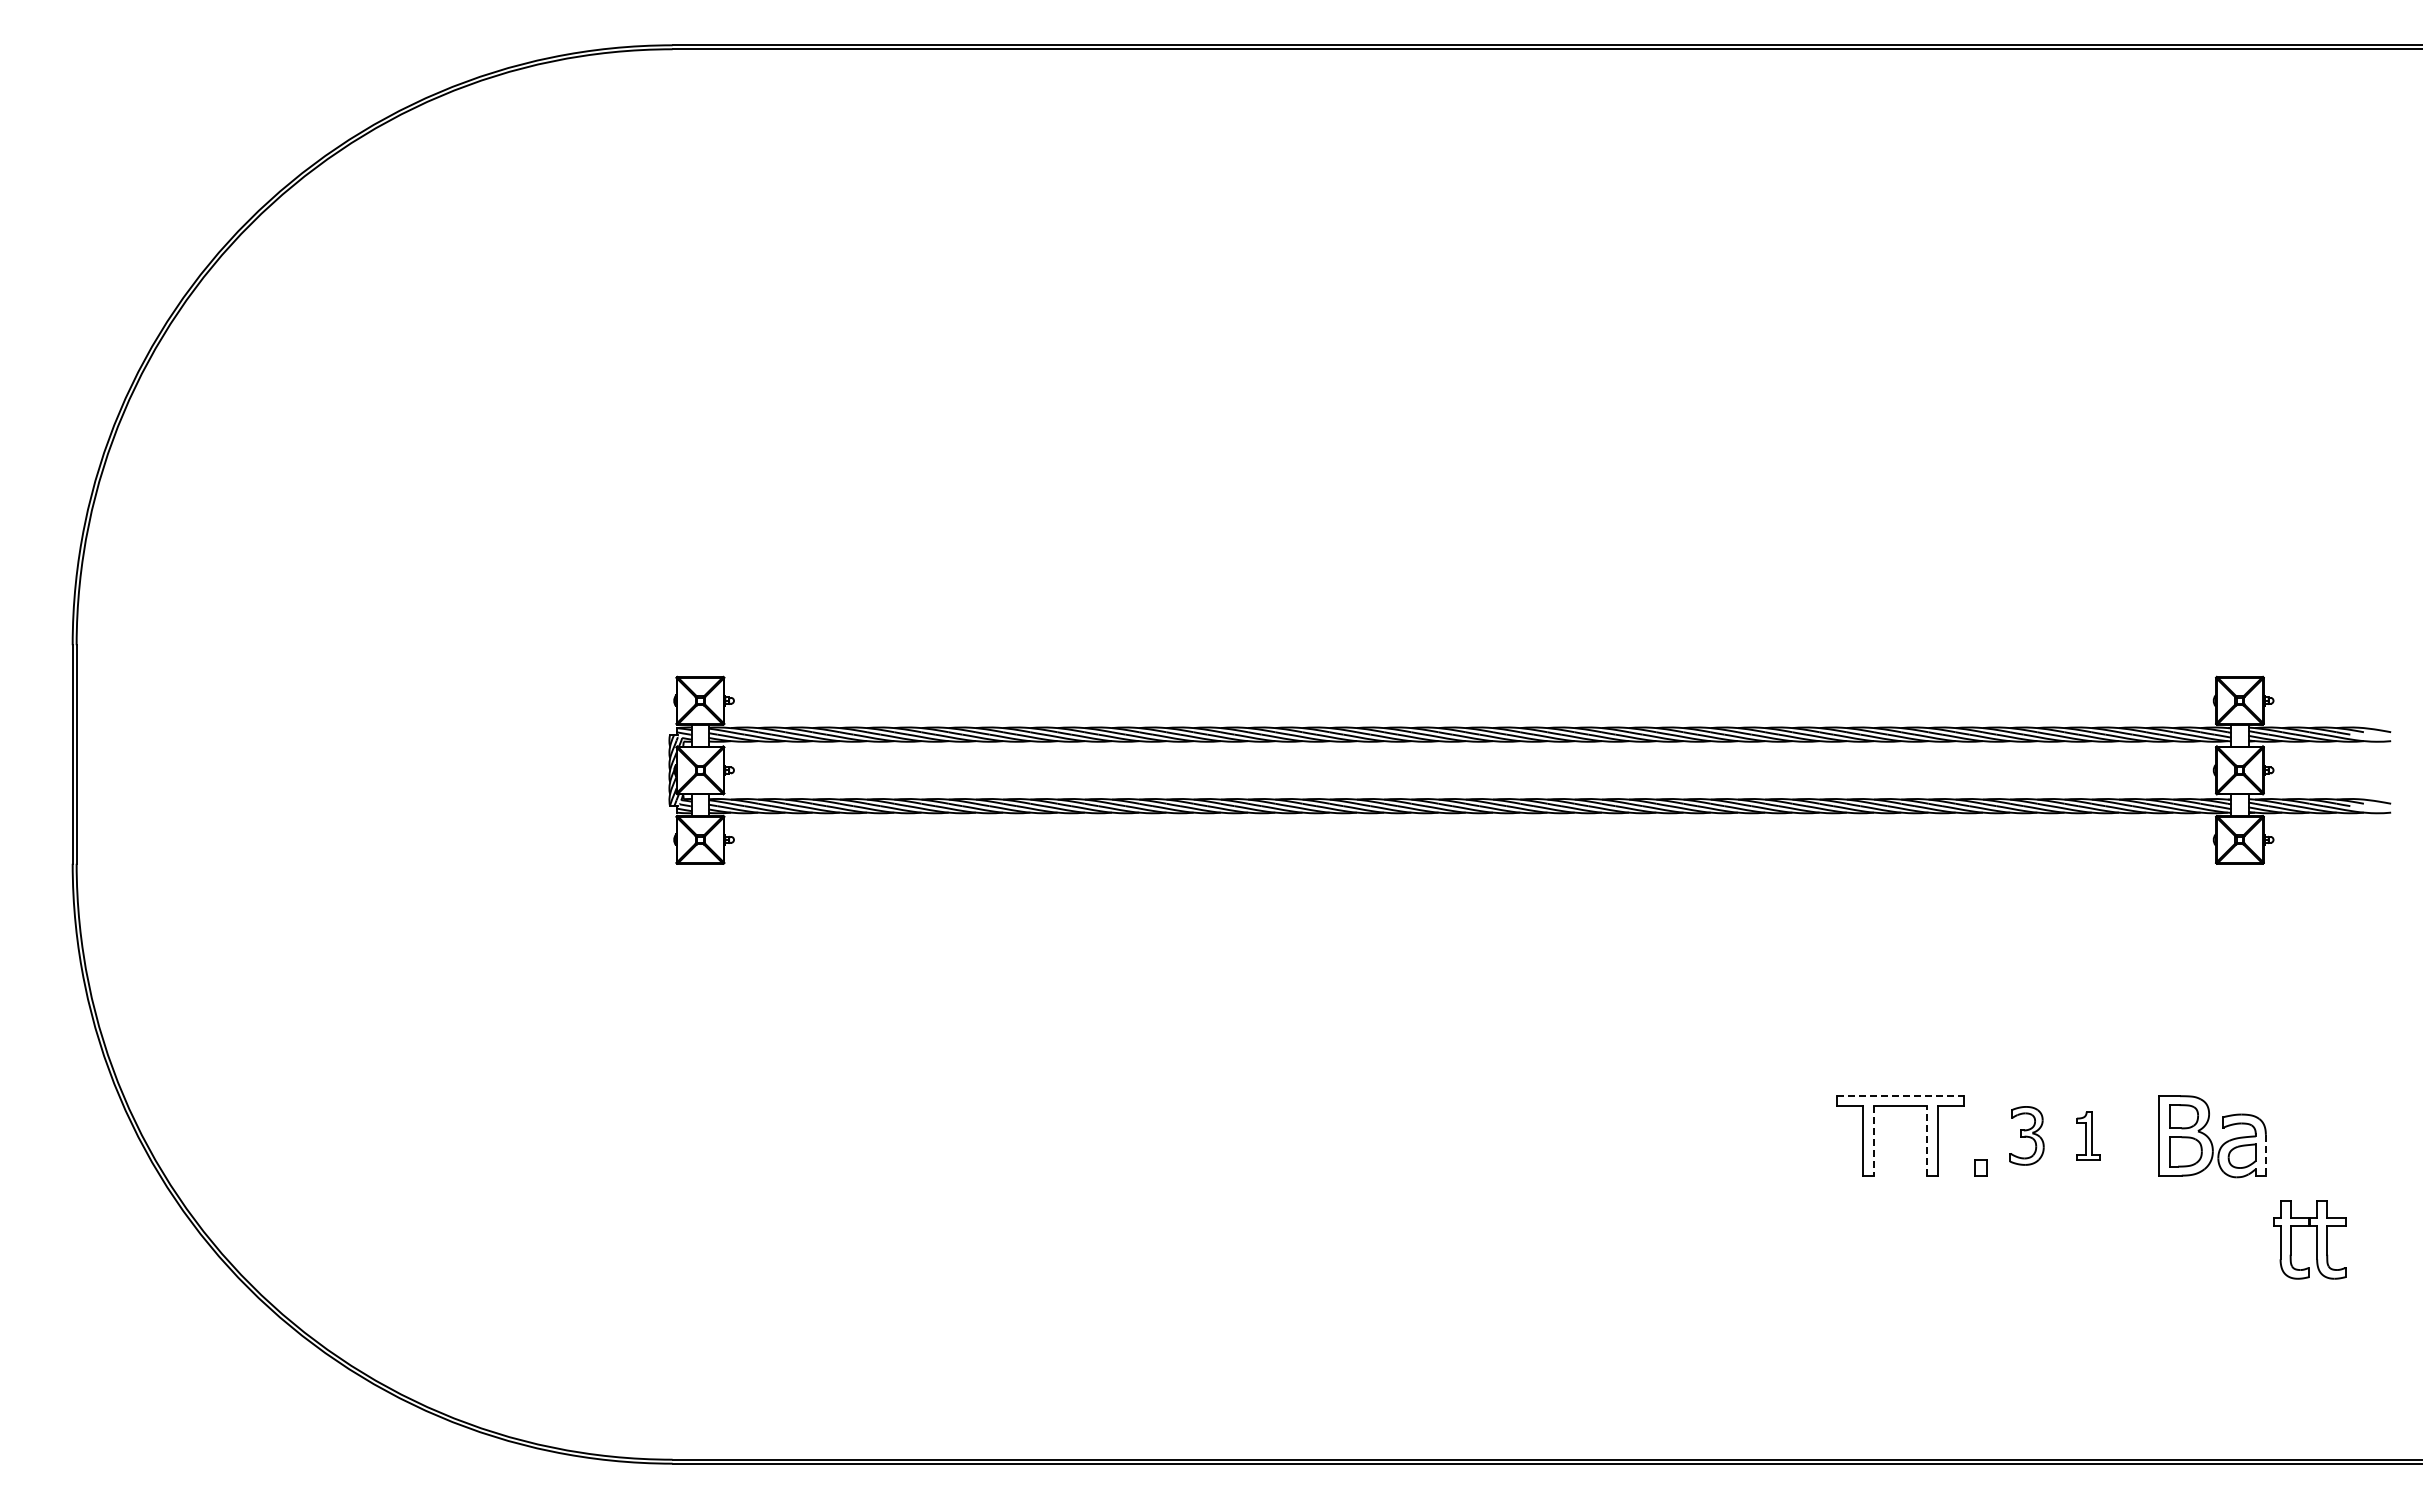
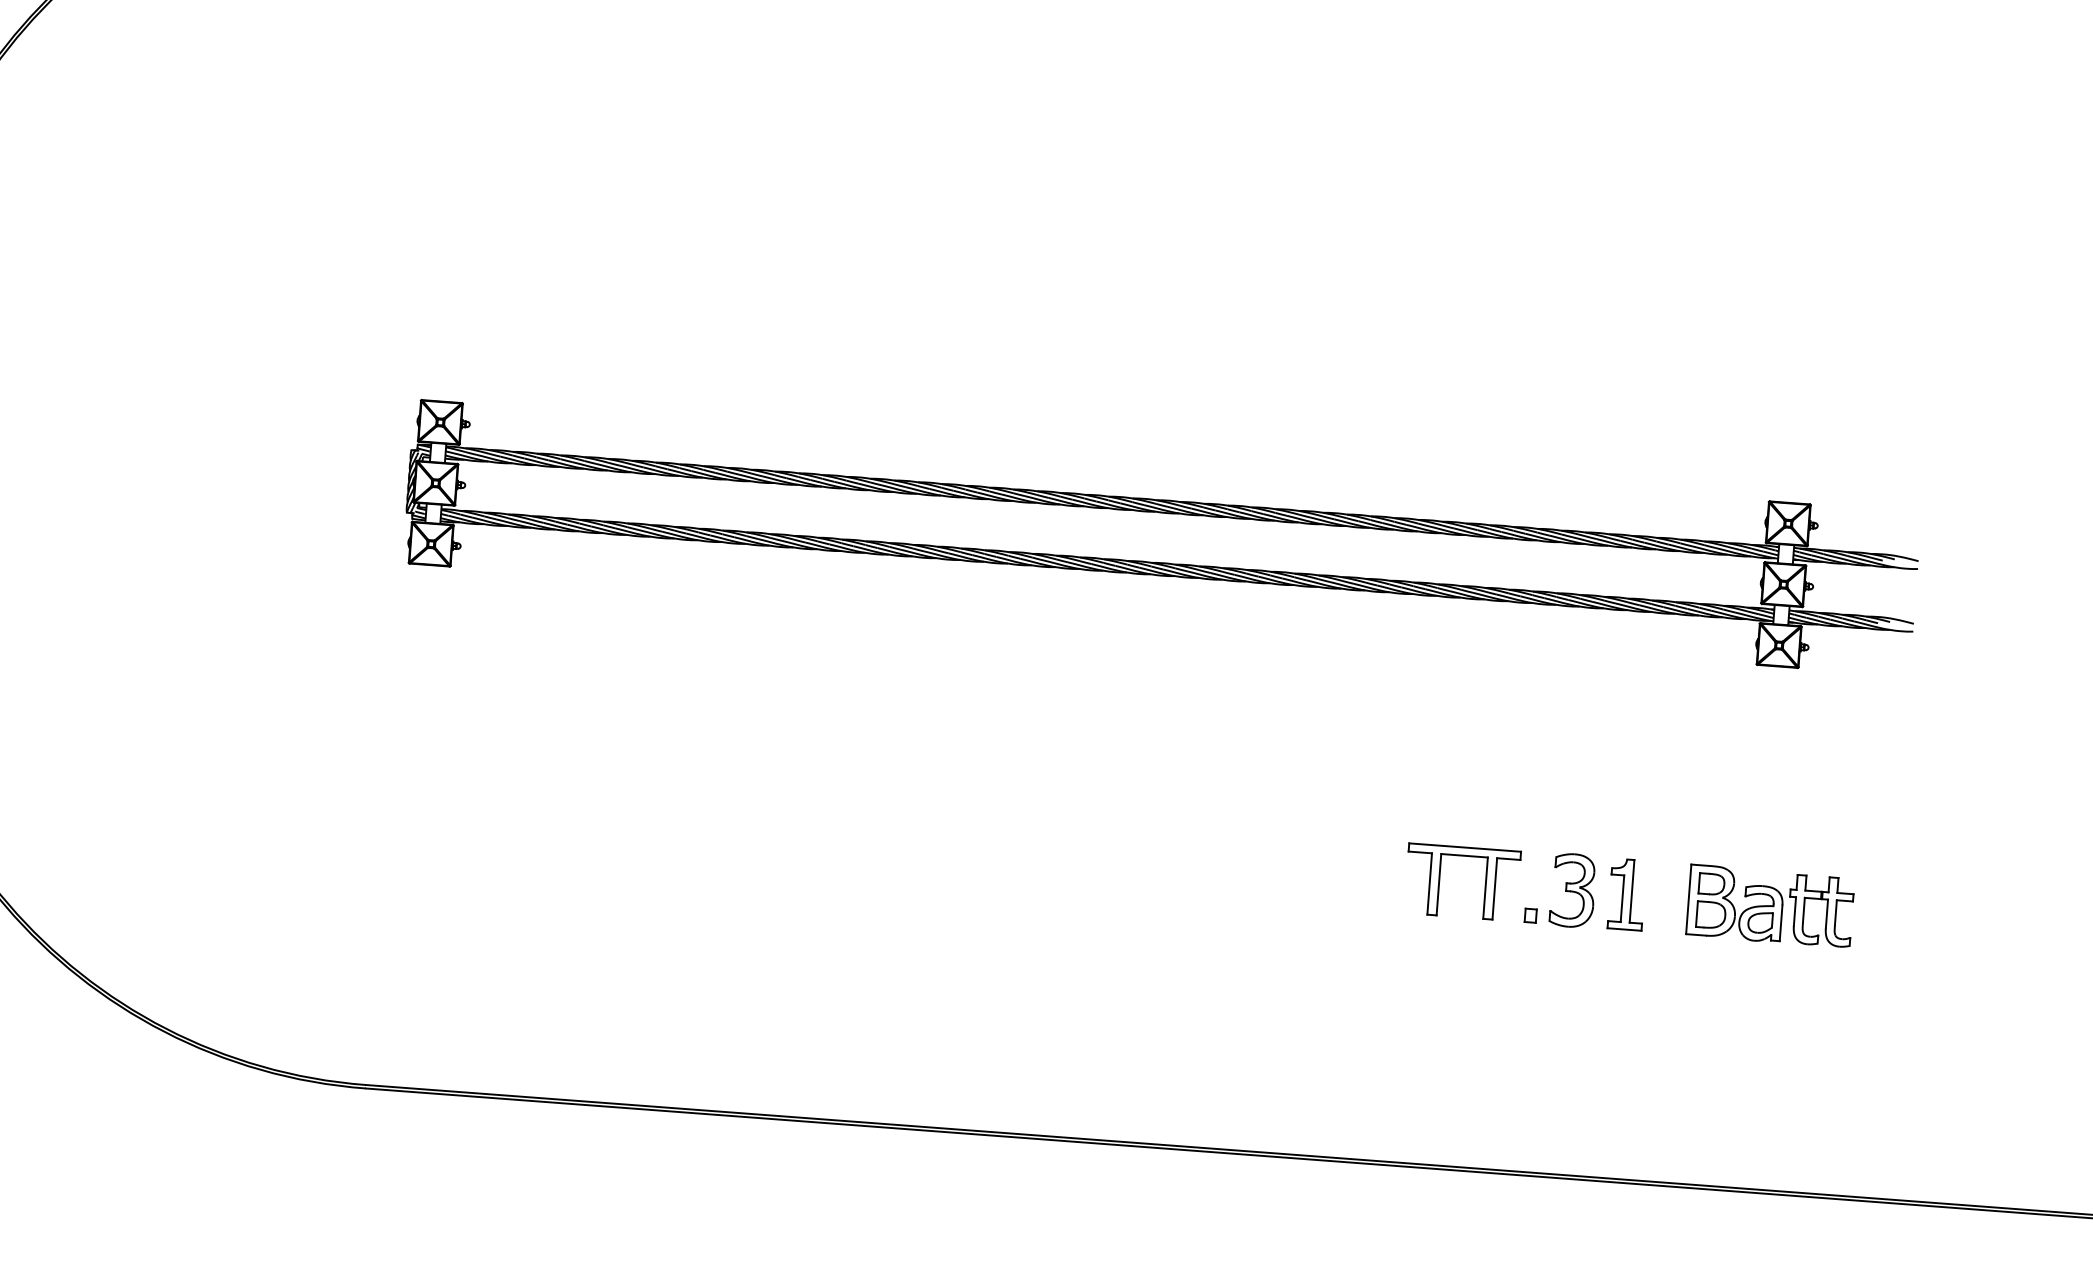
line: (1900, 1096) -> (1465, 847), dashed -> solid
part: (2026, 1135) -> (1572, 890), size x1.43
part: (2088, 1135) -> (1627, 894), size x1.67
line: (1927, 1140) -> (1485, 888), dashed -> solid
line: (1873, 1141) -> (1438, 885), dashed -> solid
line: (2265, 1155) -> (1780, 923), dashed -> solid
part: (2316, 1239) -> (1826, 911), moved

